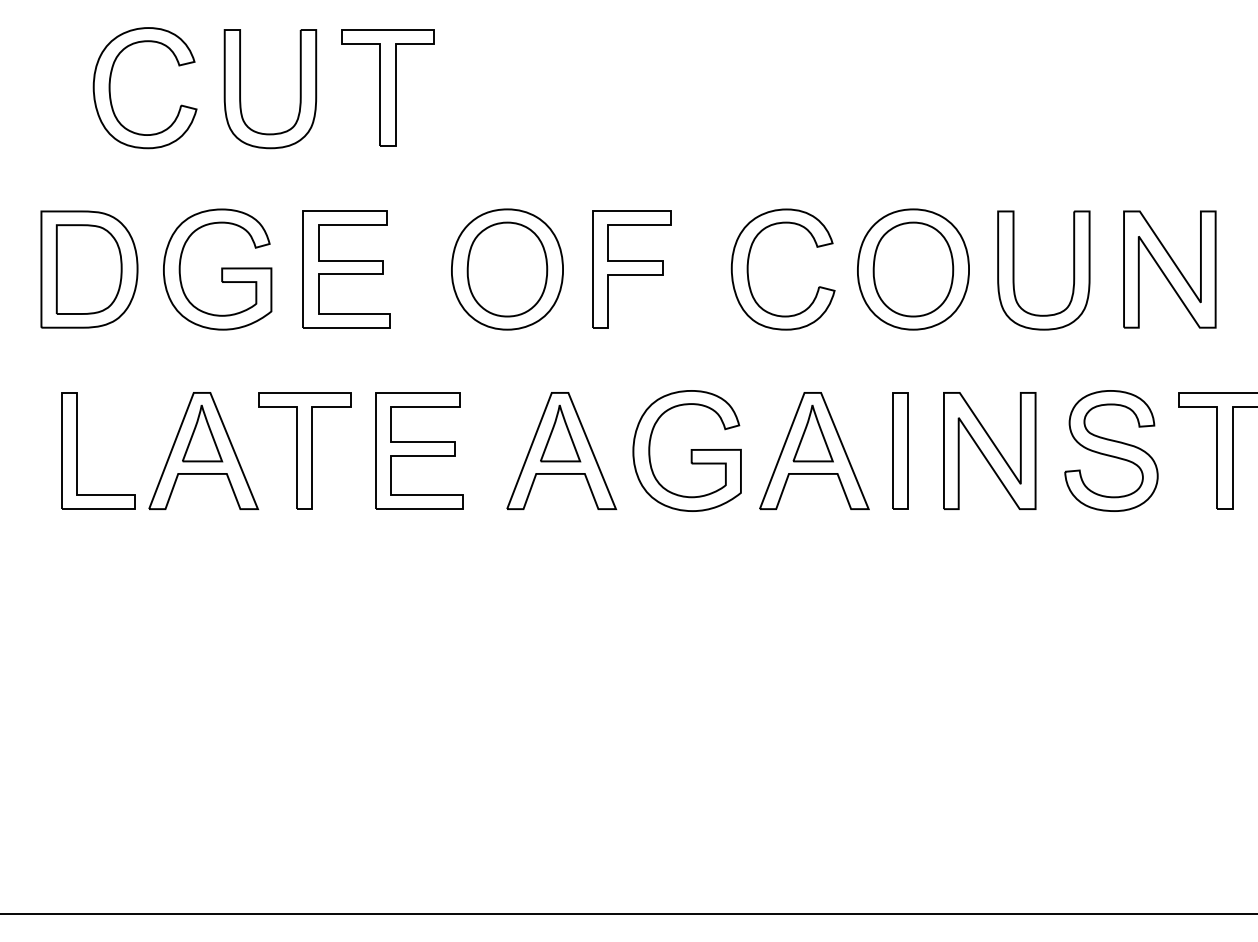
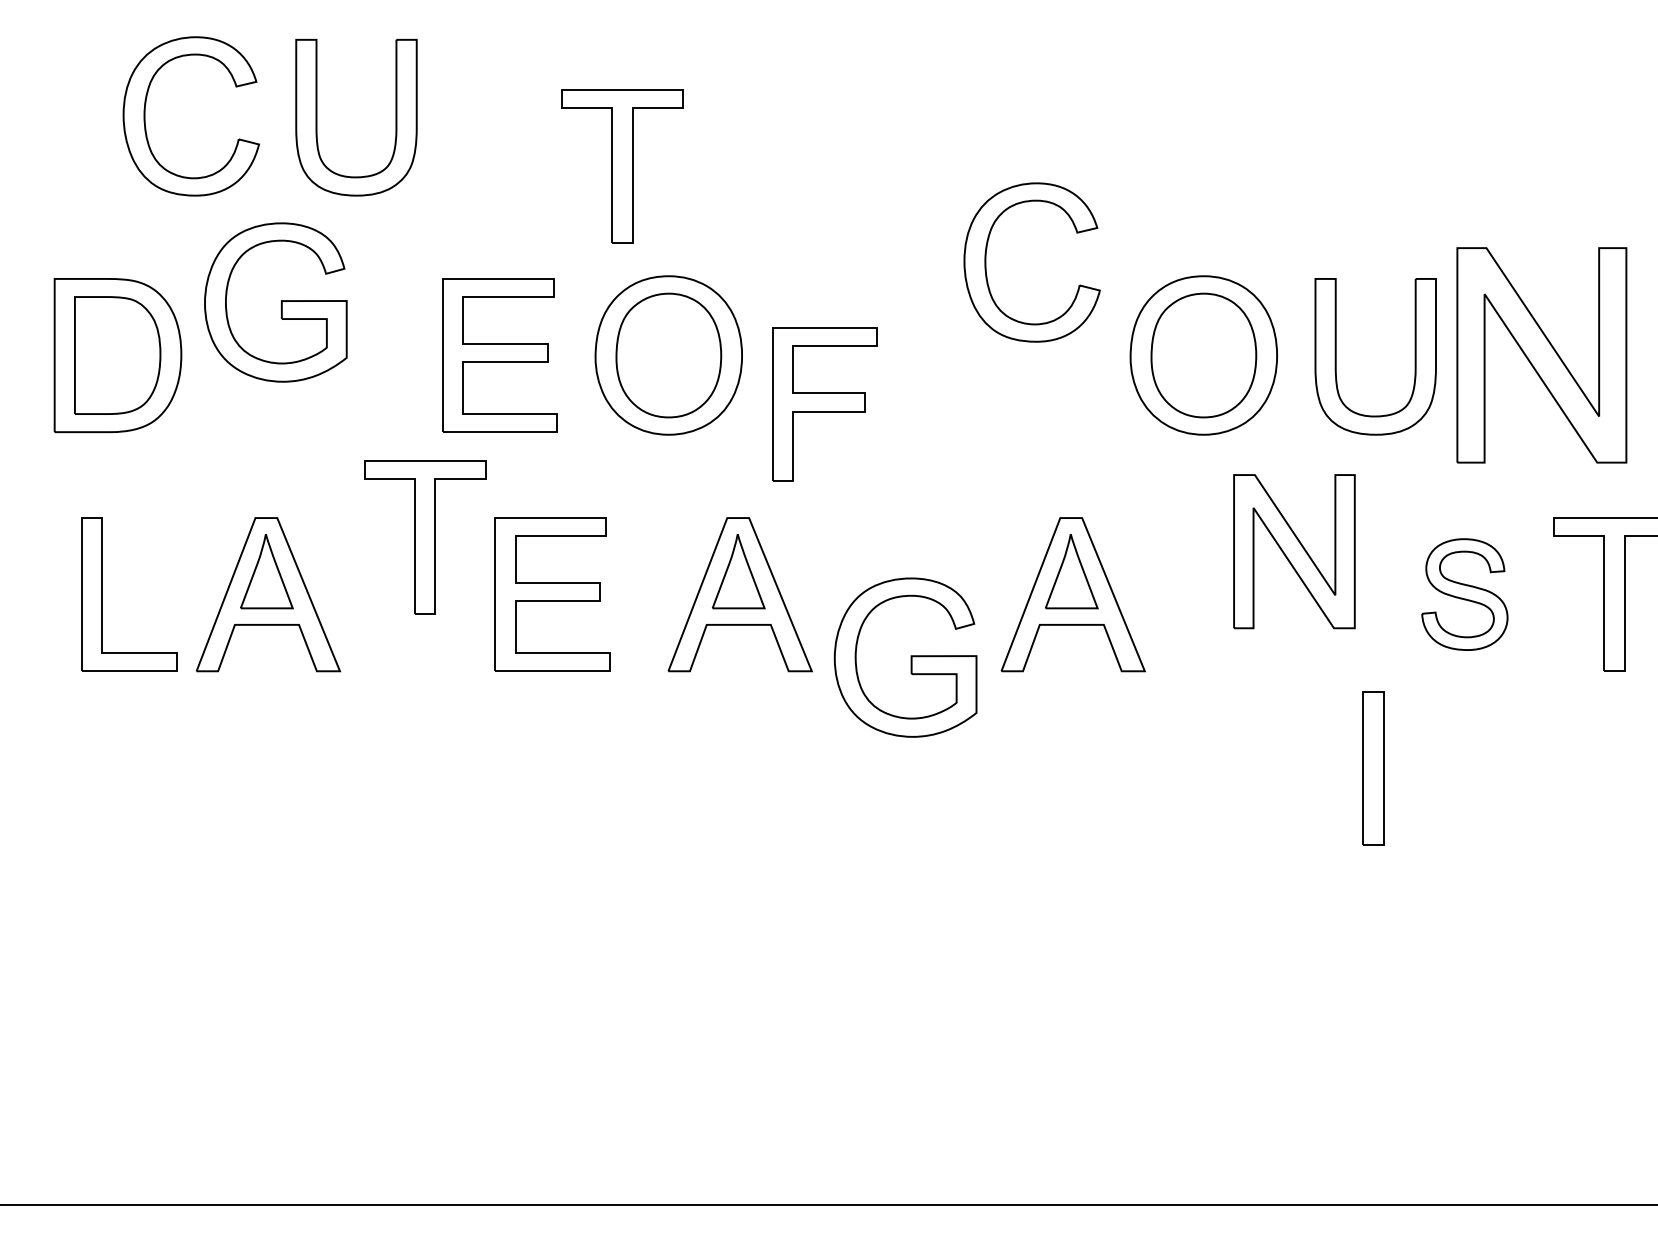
part: (388, 88) -> (622, 166), moved
part: (217, 269) -> (275, 302), moved
part: (346, 269) -> (499, 355), moved
part: (631, 269) -> (824, 404), moved
part: (748, 269) -> (986, 262), moved
part: (1169, 269) -> (1541, 355), size x1.4
part: (304, 450) -> (425, 537), moved
part: (687, 450) -> (905, 657), moved
part: (900, 450) -> (1373, 768), moved
part: (989, 450) -> (1294, 551), moved
part: (1111, 450) -> (1464, 594), size x0.7

